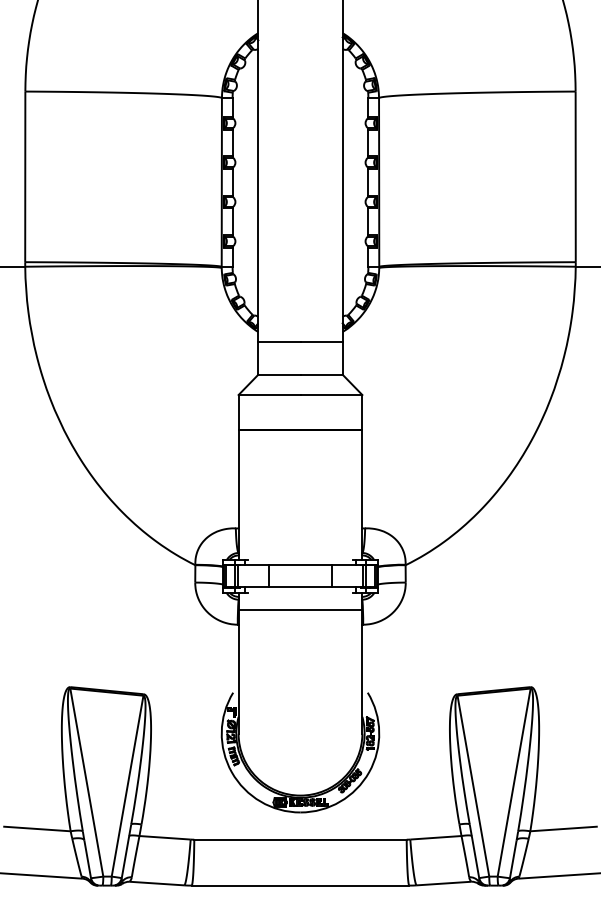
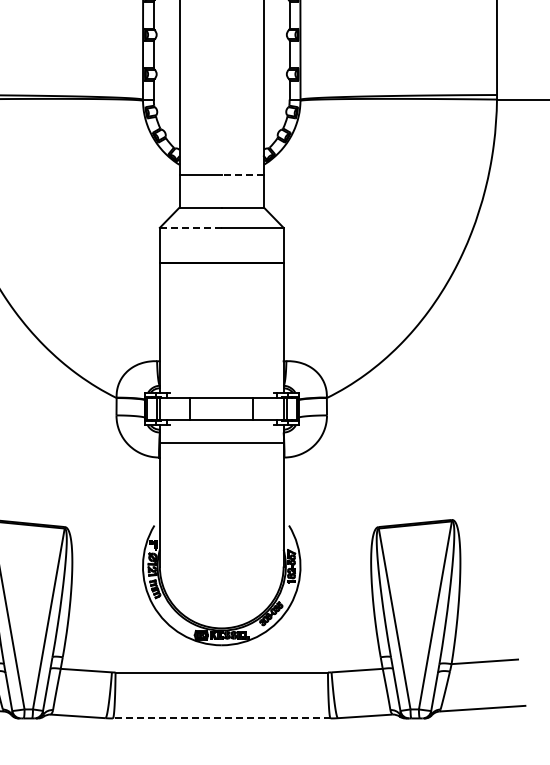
line: (321, 342) -> (242, 175), solid -> dashed
line: (269, 395) -> (190, 228), solid -> dashed
line: (300, 885) -> (221, 718), solid -> dashed

